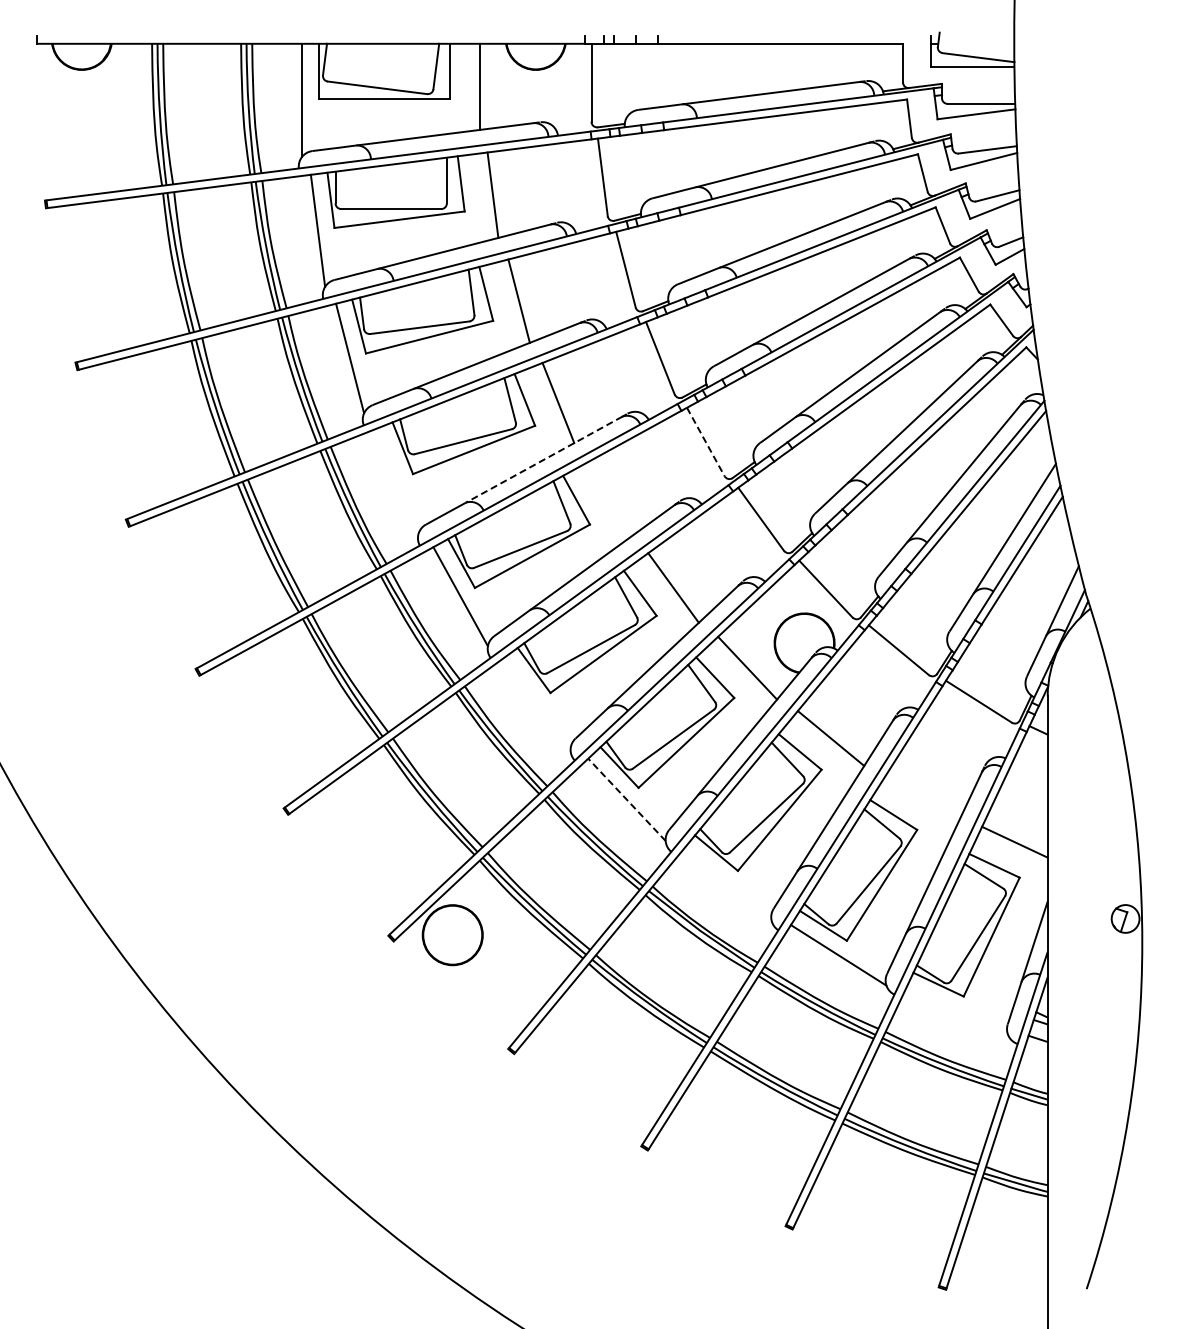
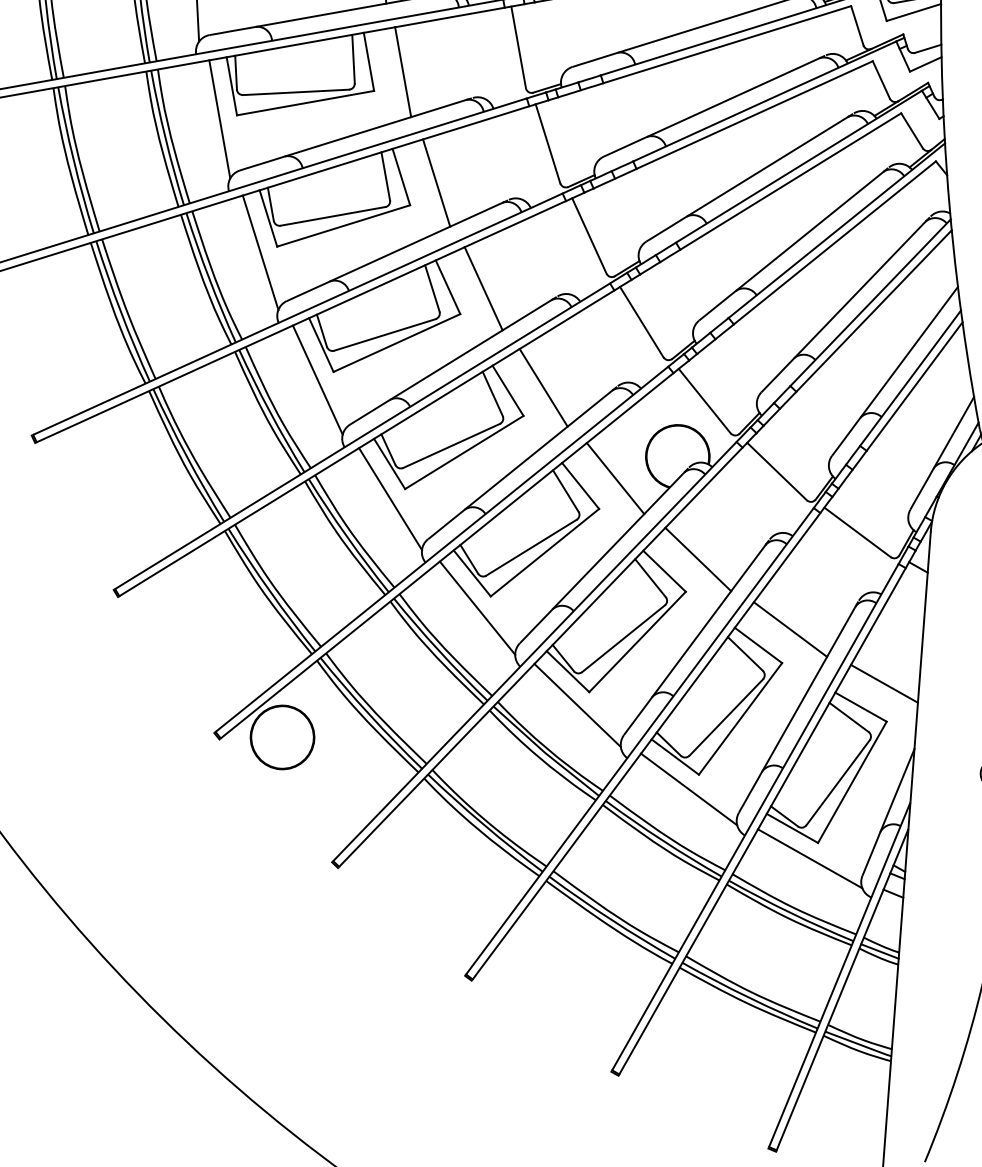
line: (706, 442) -> (590, 236), dashed -> solid
line: (543, 459) -> (416, 241), dashed -> solid
line: (397, 480) -> (260, 252), added
line: (609, 498) -> (483, 288), added
line: (537, 703) -> (390, 499), added
line: (922, 797) -> (790, 629), added
line: (627, 799) -> (478, 607), dashed -> solid
line: (727, 884) -> (577, 705), added
line: (957, 1011) -> (810, 858), added

